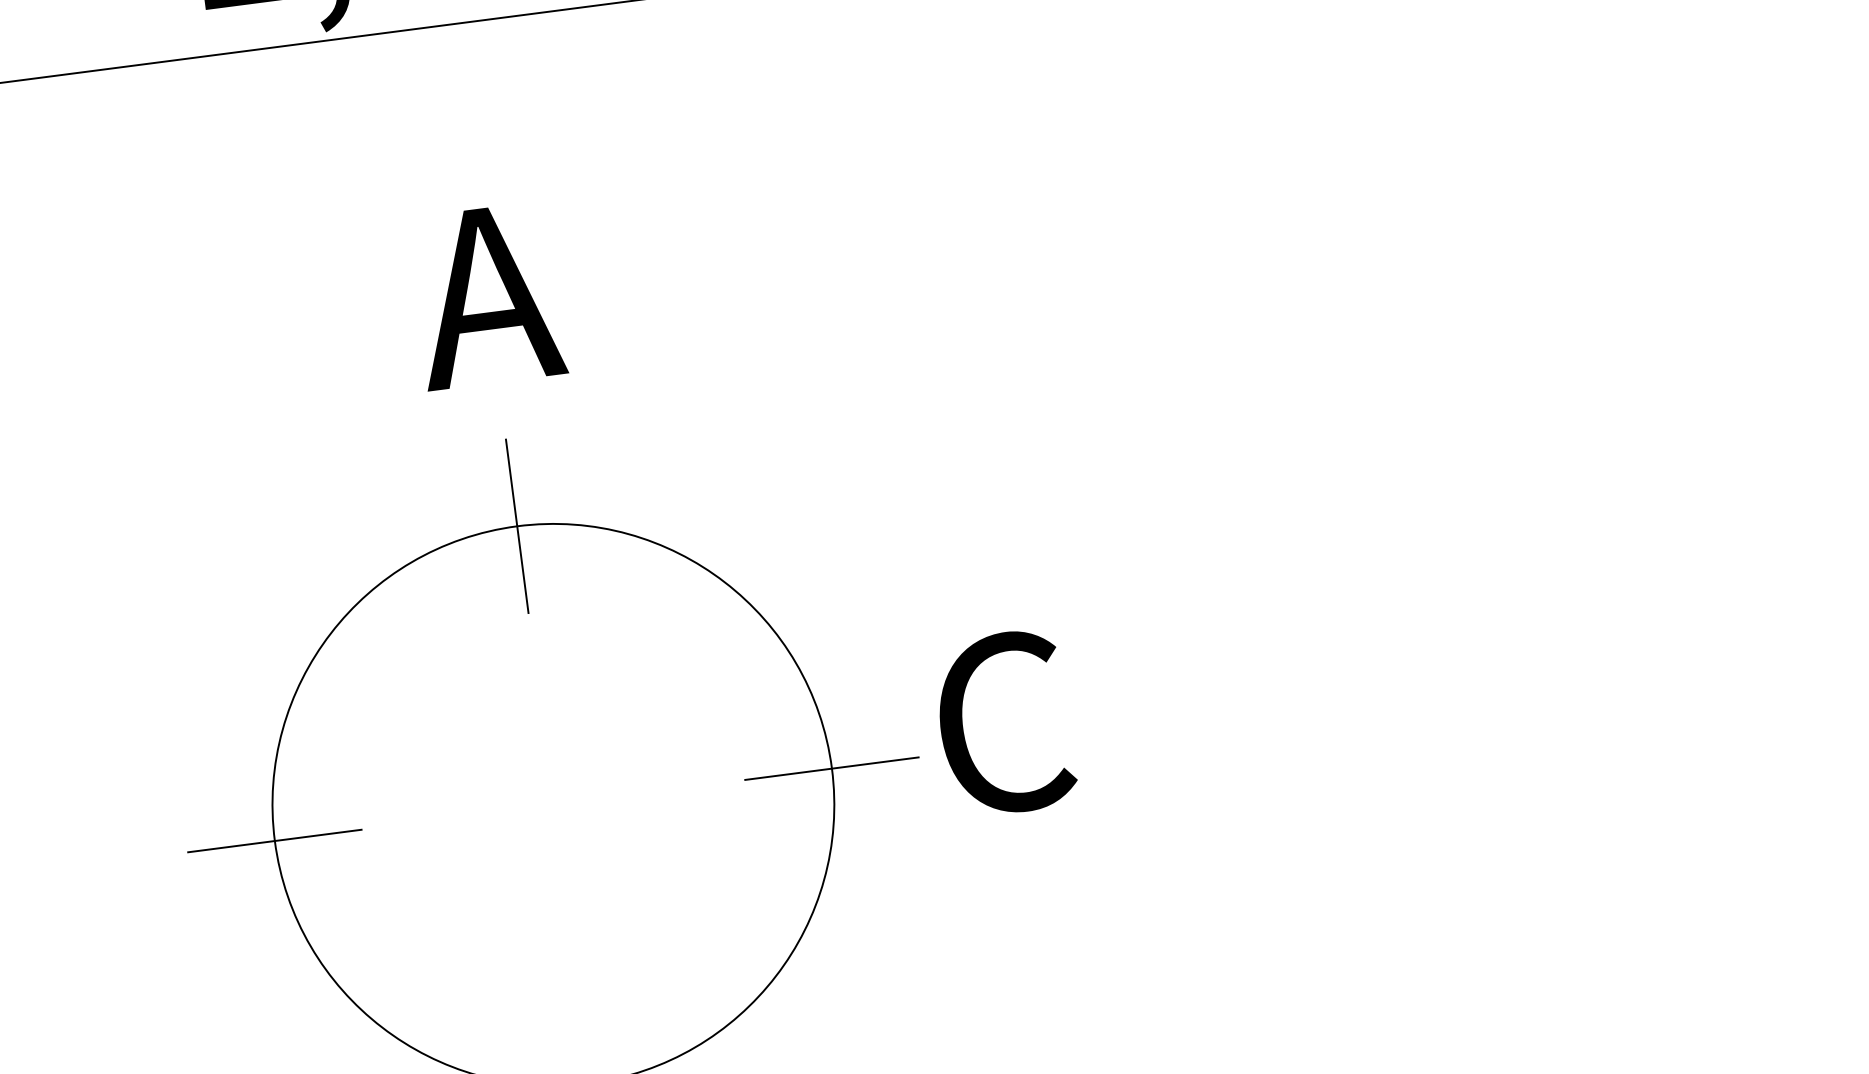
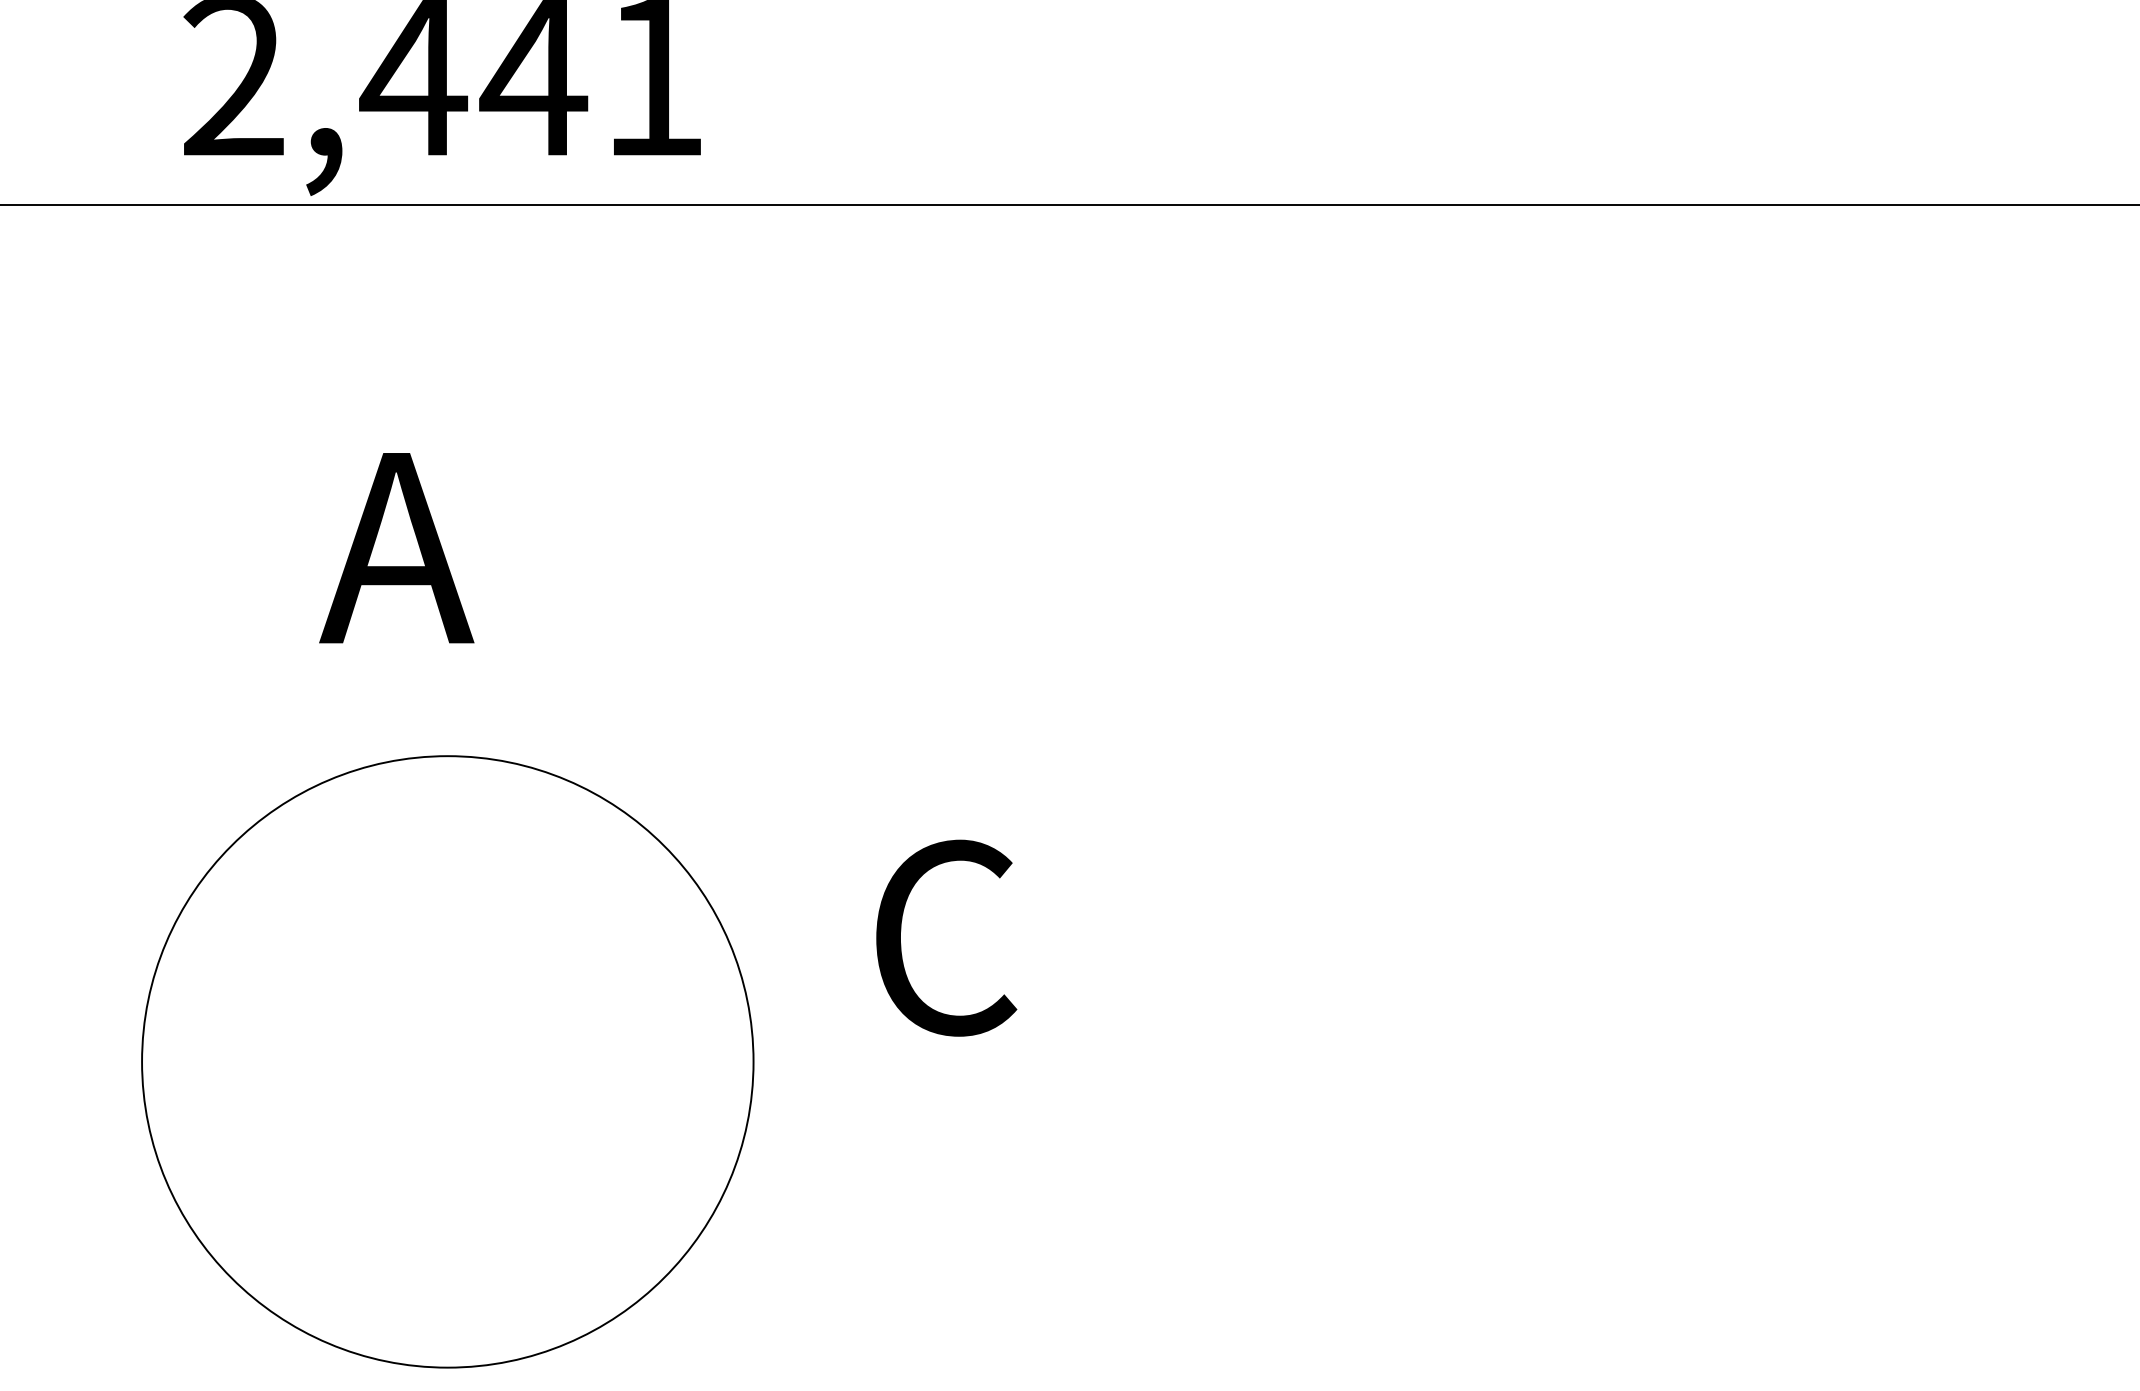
text: (487, 296) -> (396, 548), moved
line: (517, 526) -> (447, 756), removed
text: (1004, 722) -> (946, 937), moved
line: (831, 768) -> (753, 1061), removed
line: (274, 840) -> (141, 1061), removed

